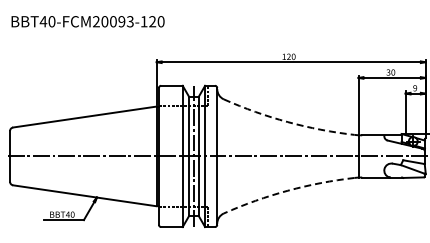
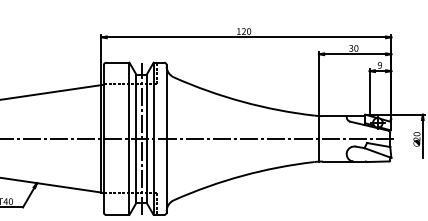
arc: (287, 122) -> (242, 102), dashed -> solid
arc: (287, 190) -> (242, 175), dashed -> solid

